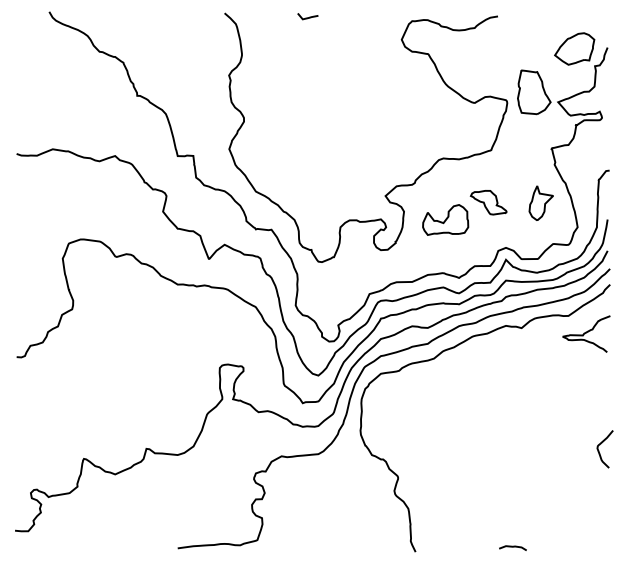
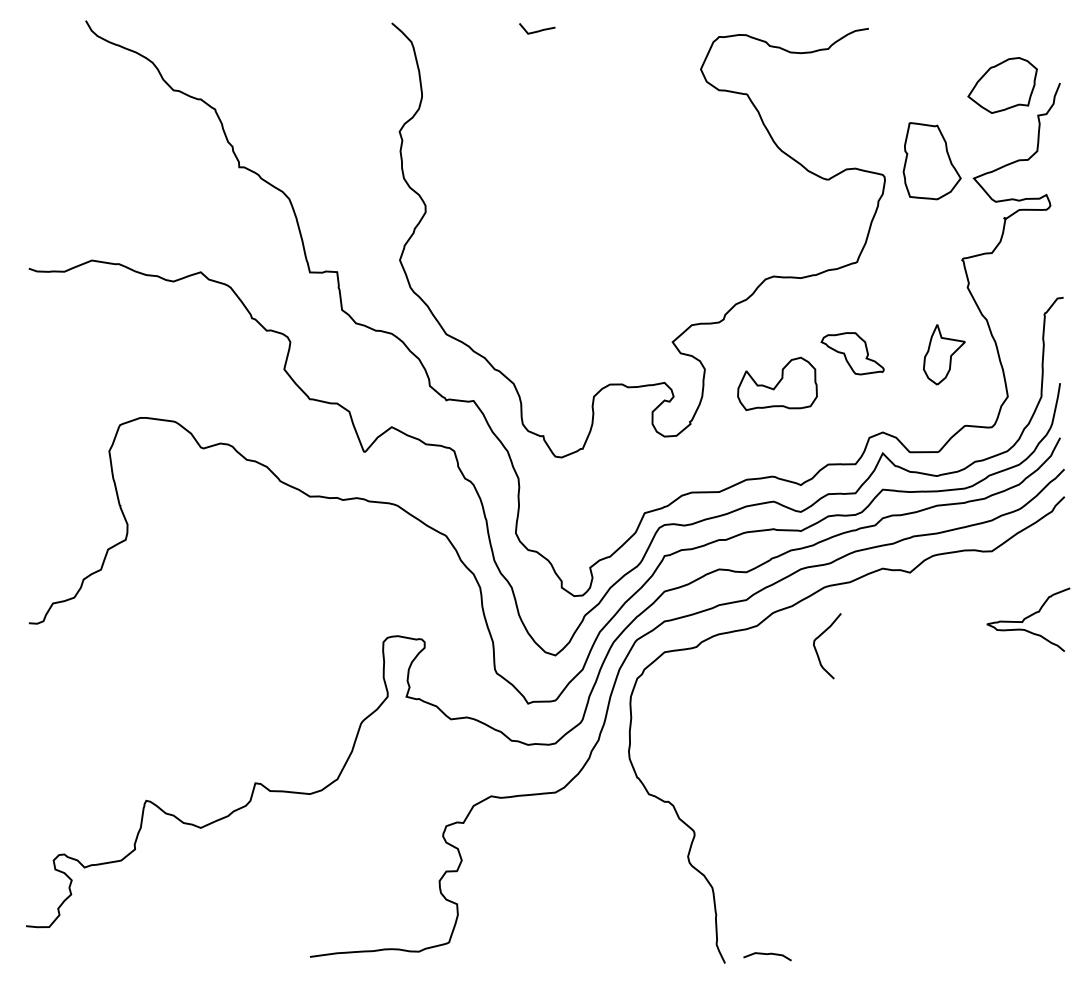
curve: (586, 333) -> (1028, 618), moved
curve: (599, 450) -> (817, 648), moved
curve: (512, 547) -> (766, 955), moved

